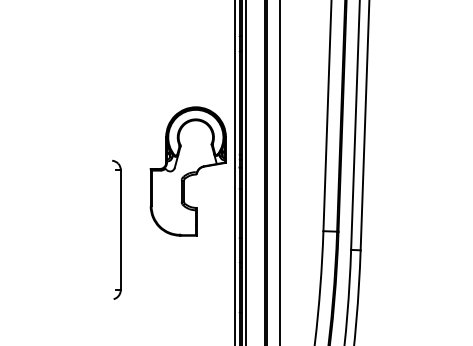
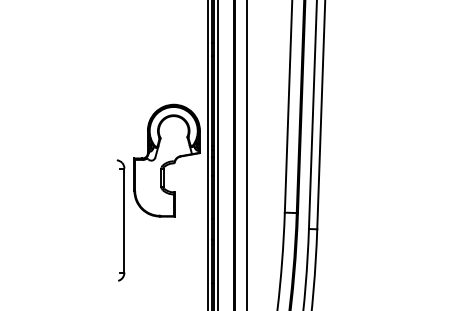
part: (116, 229) -> (120, 220), moved

